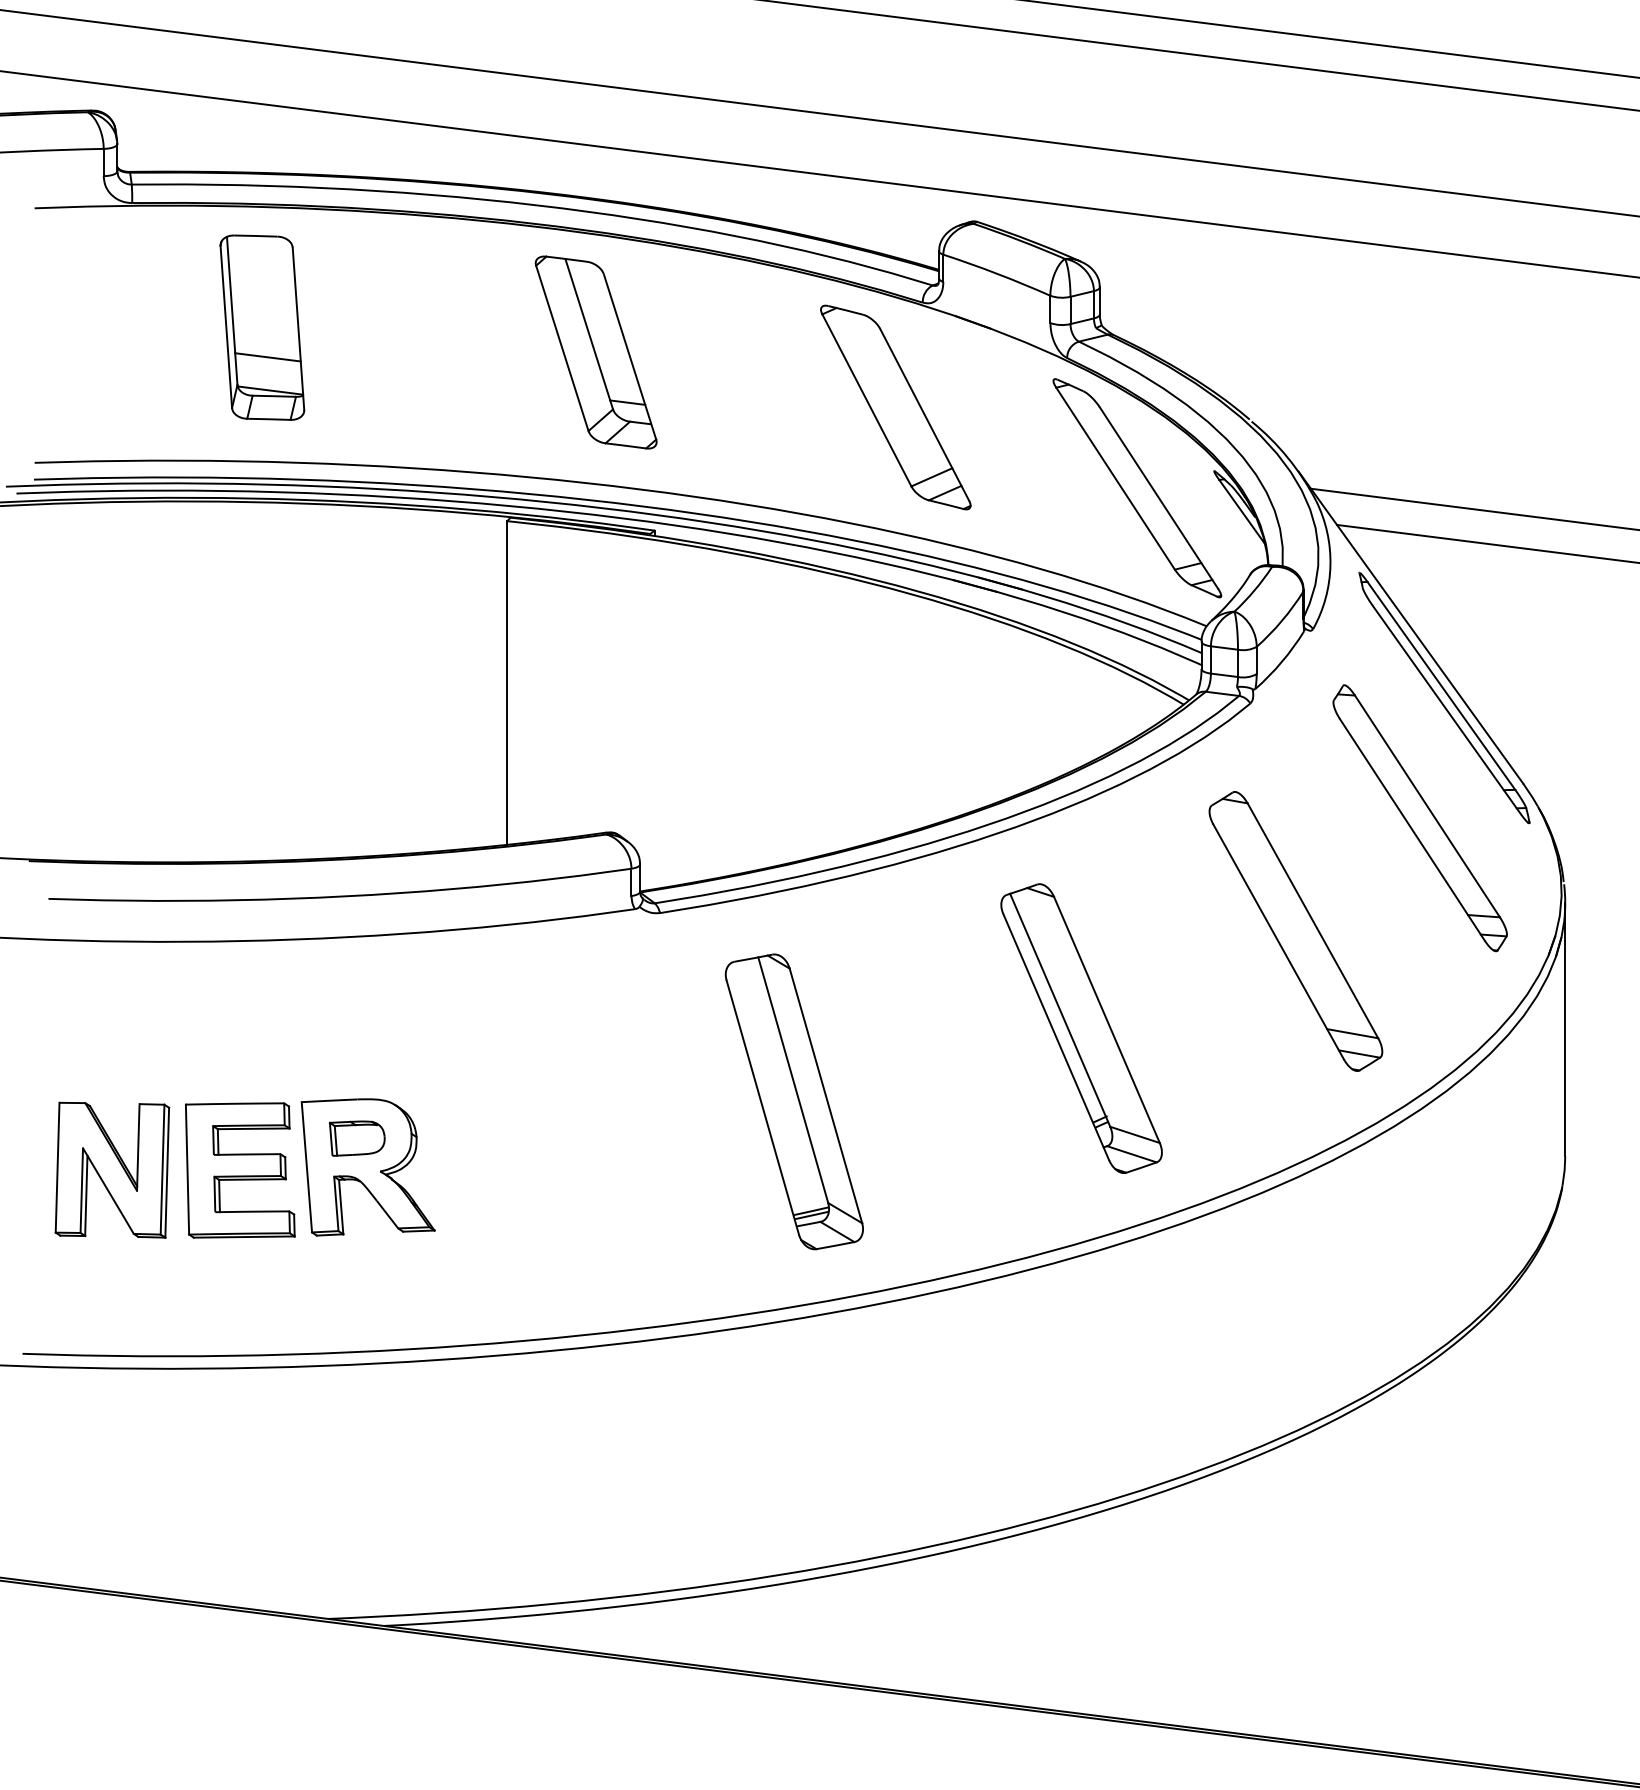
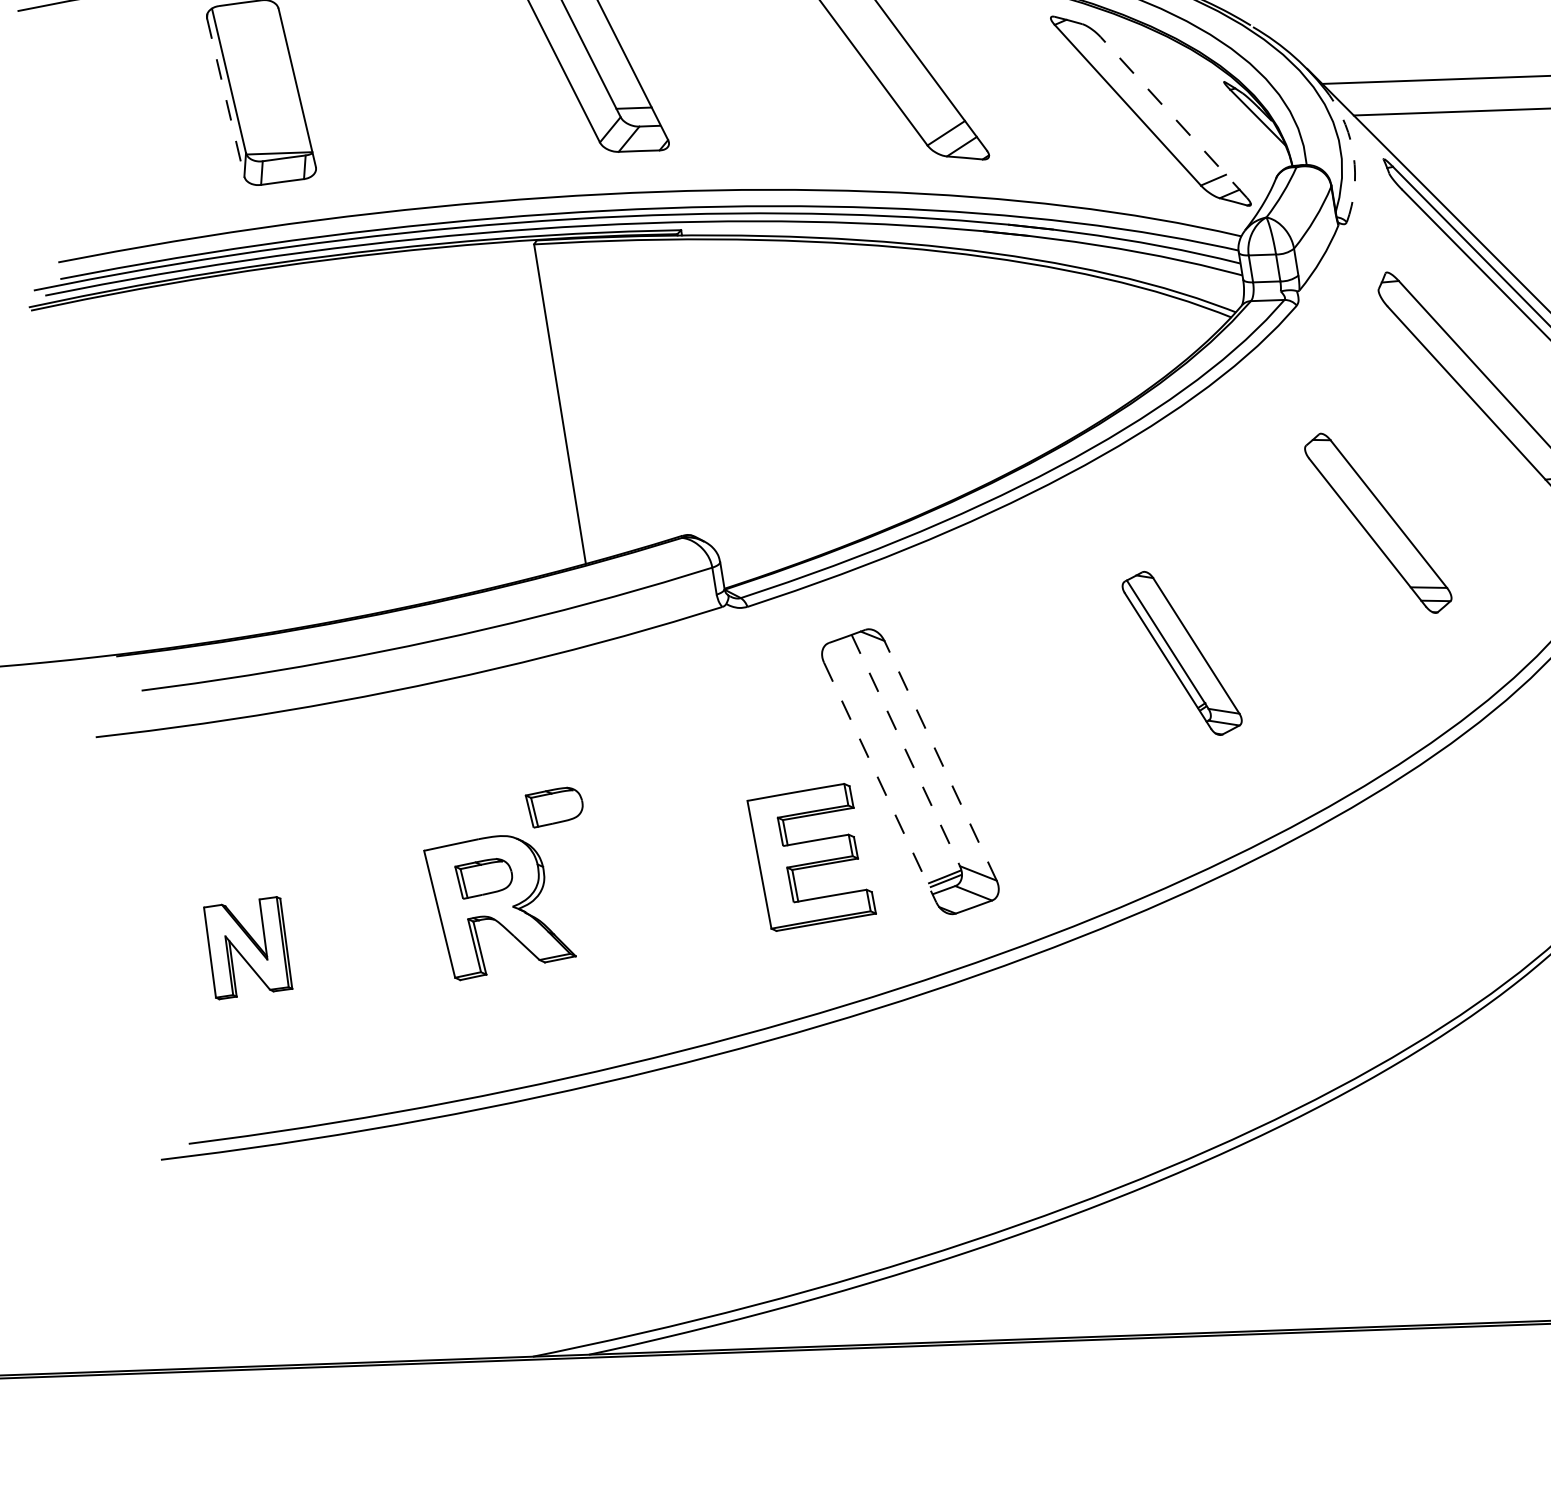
line: (226, 327) -> (226, 98), solid -> dashed
line: (267, 357) -> (271, 121), removed
line: (1158, 498) -> (1173, 117), solid -> dashed
arc: (1330, 565) -> (1353, 156), solid -> dashed
part: (1295, 931) -> (1377, 523), size x0.7
part: (1081, 1028) -> (1182, 653), size x0.6
part: (438, 1079) -> (555, 806), added
line: (793, 1080) -> (906, 750), solid -> dashed
line: (825, 1095) -> (940, 760), solid -> dashed
line: (762, 1108) -> (879, 783), solid -> dashed
part: (112, 1169) -> (248, 947), size x0.7
part: (240, 1170) -> (811, 857), moved

